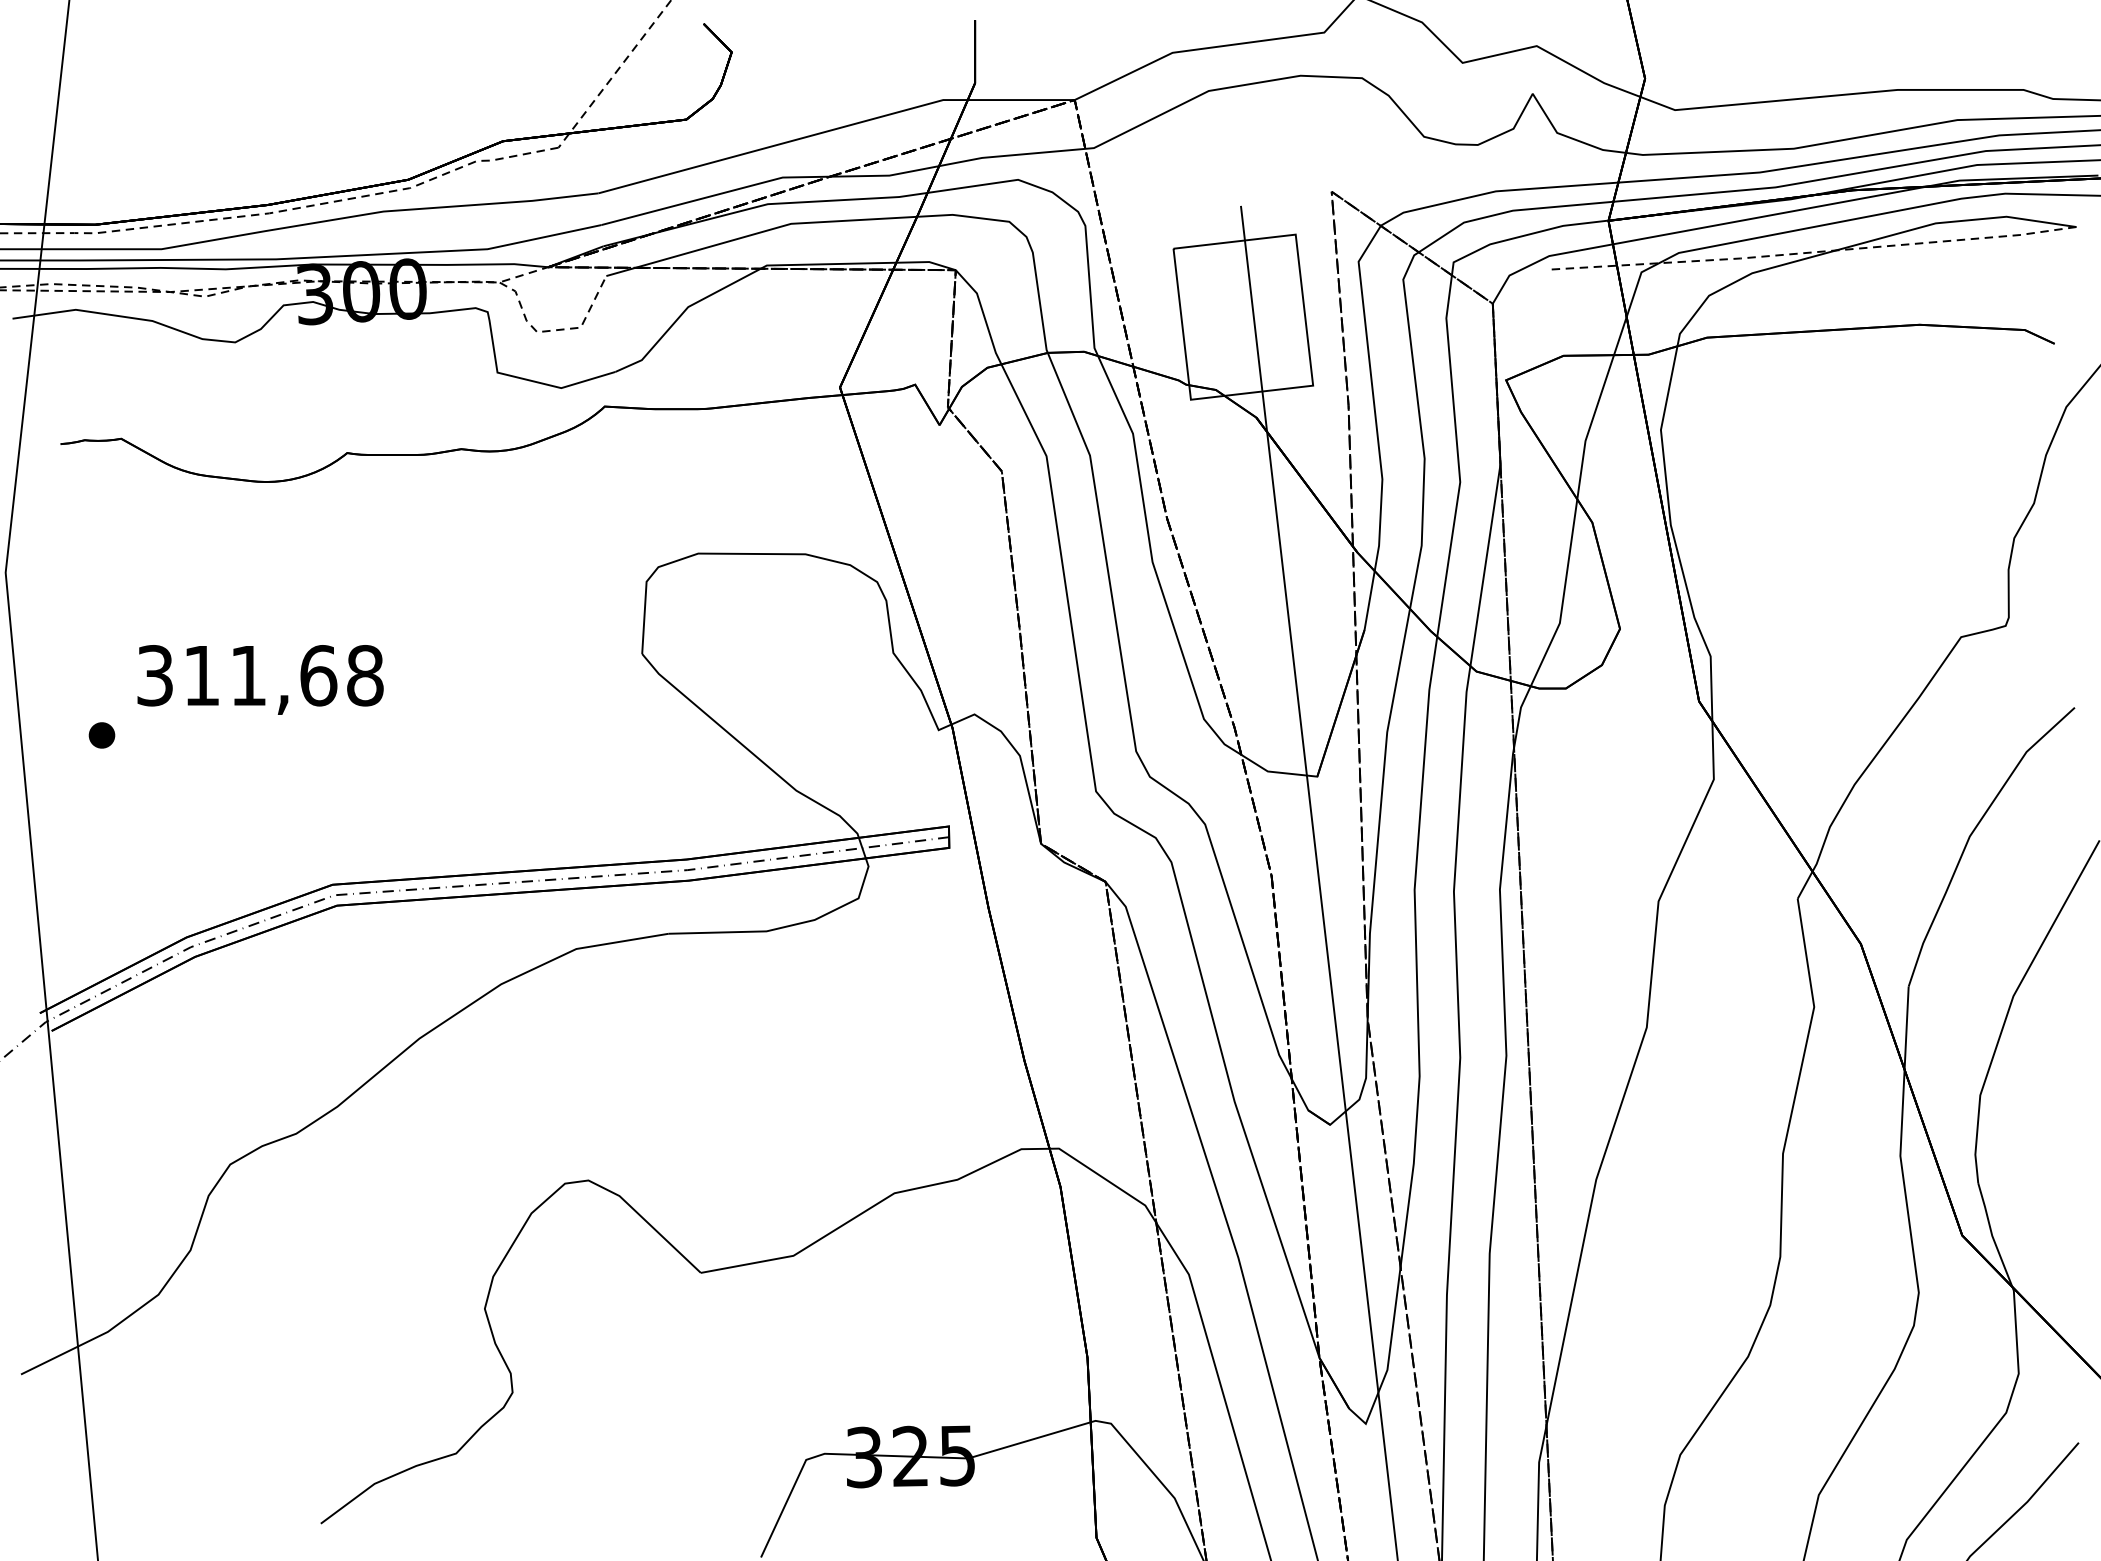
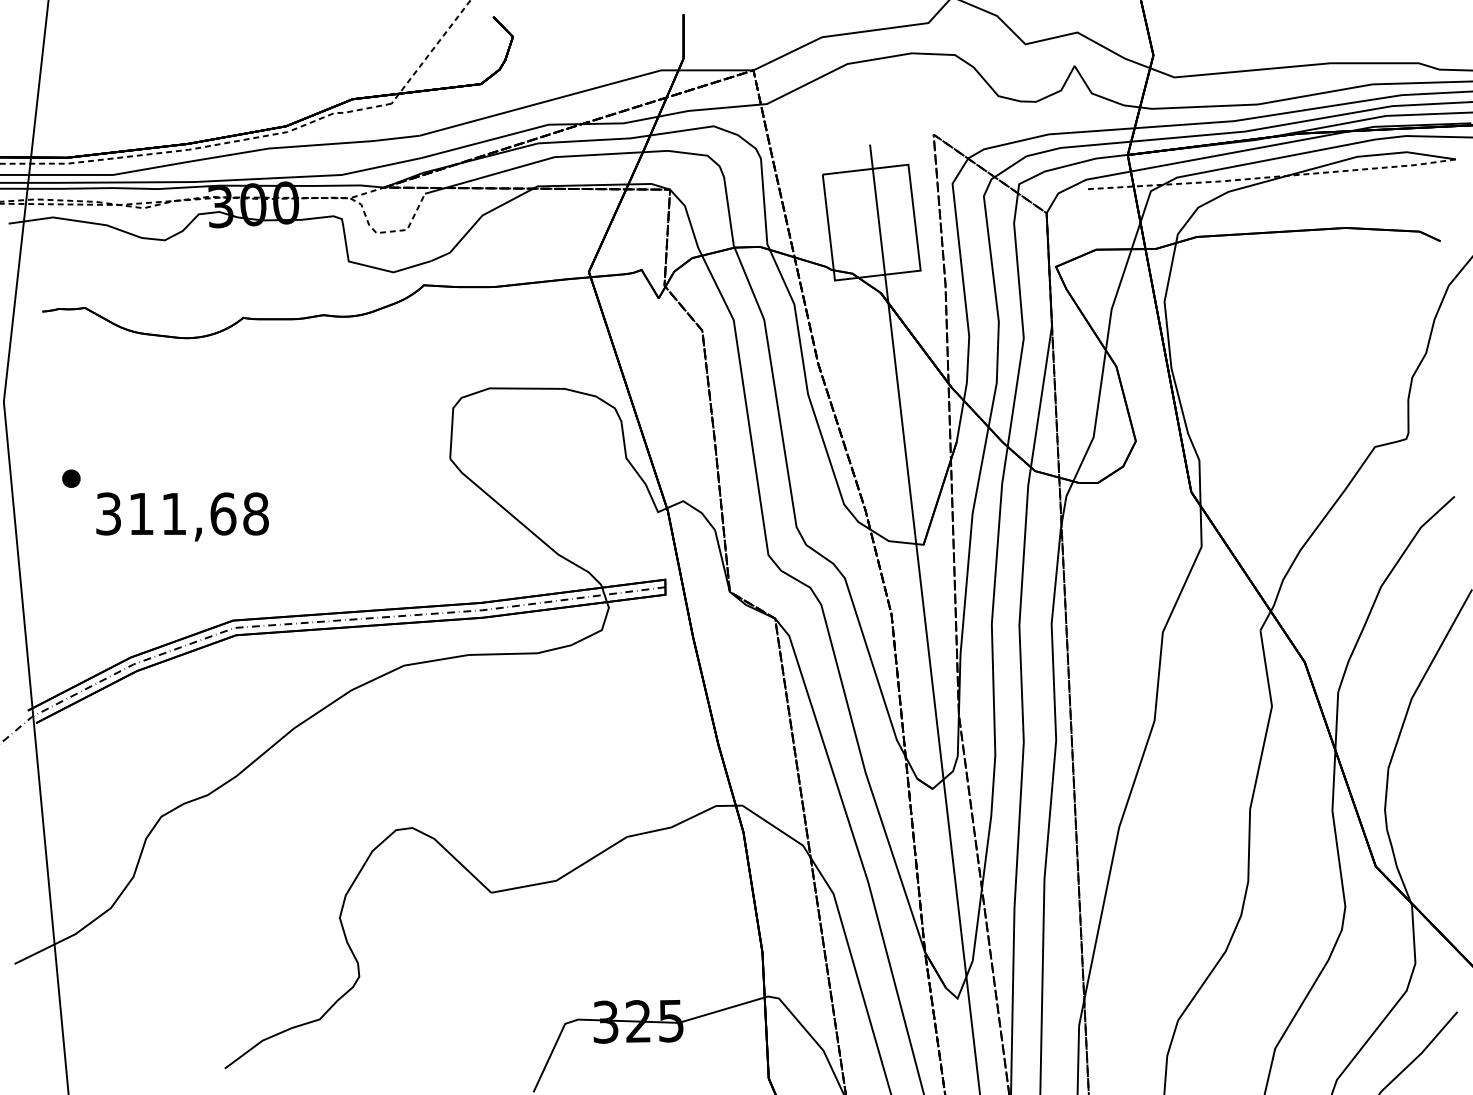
text: (260, 679) -> (182, 516), moved
part: (101, 735) -> (71, 478), moved

